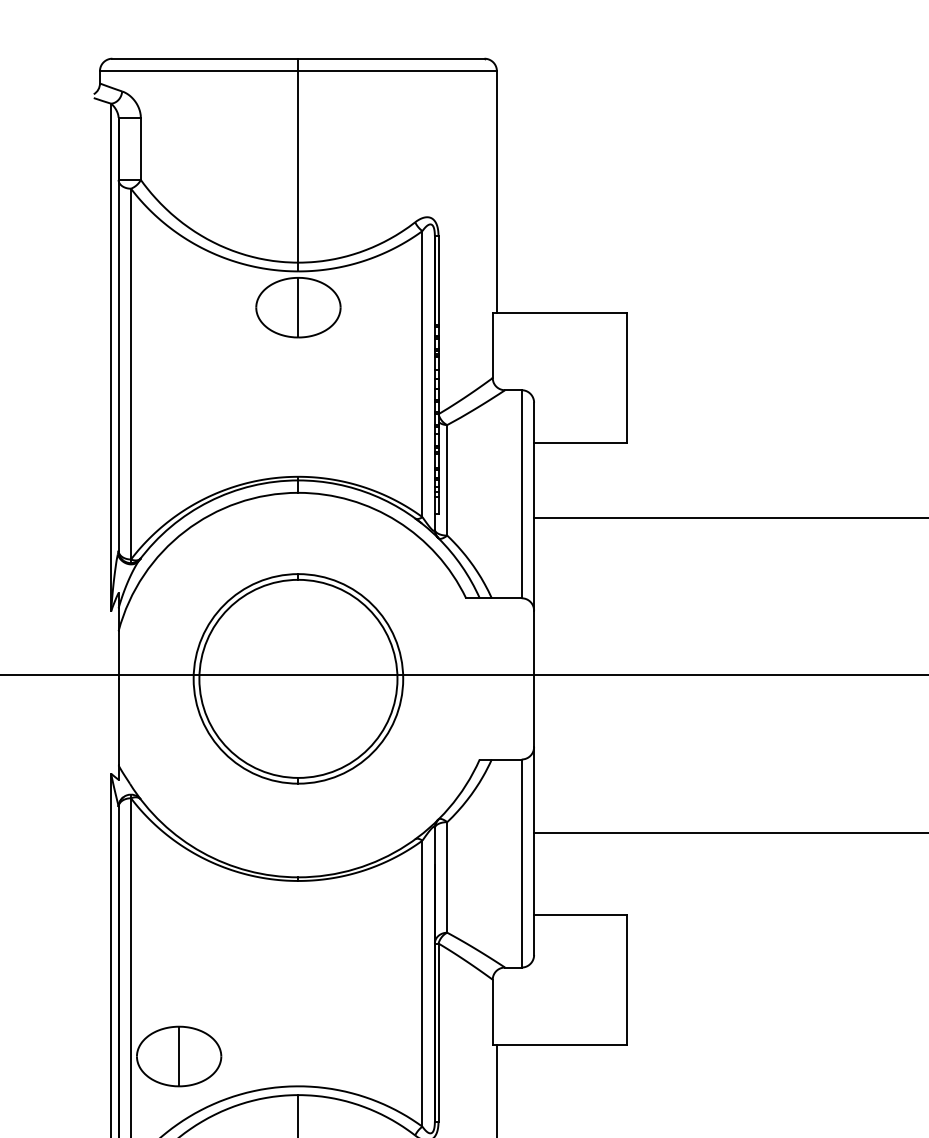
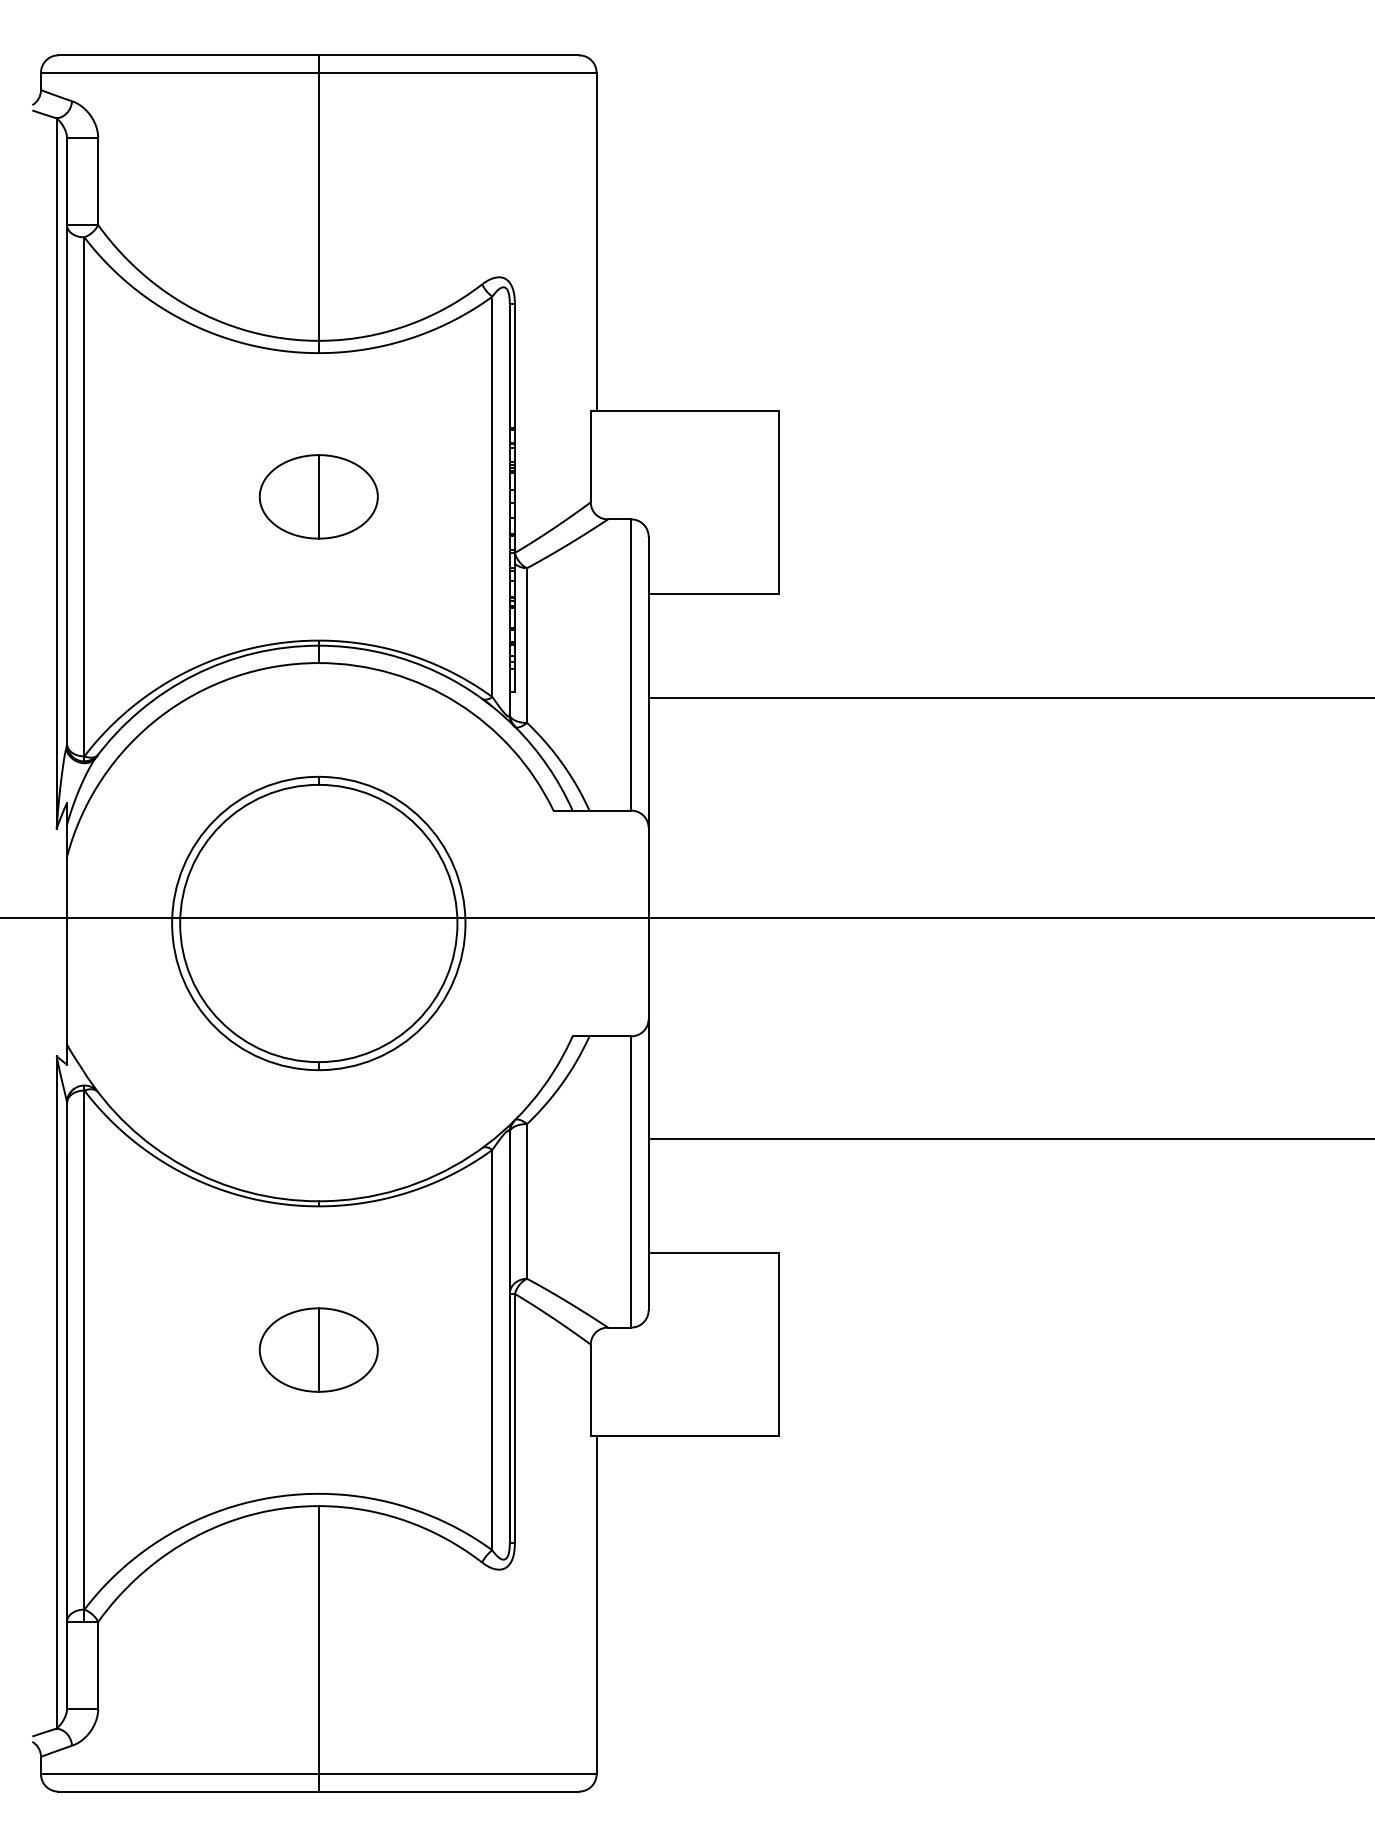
part: (298, 307) -> (318, 496), moved
part: (178, 1056) -> (318, 1349), moved

